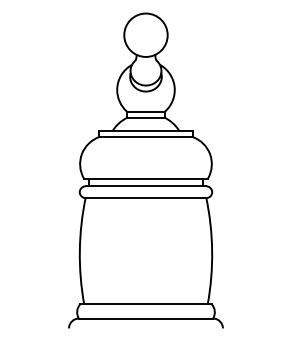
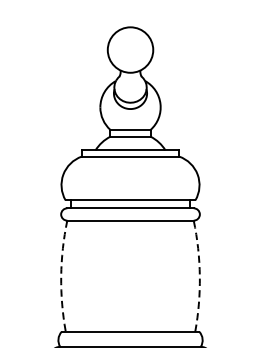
arc: (79, 251) -> (60, 276), solid -> dashed
arc: (212, 251) -> (200, 276), solid -> dashed

